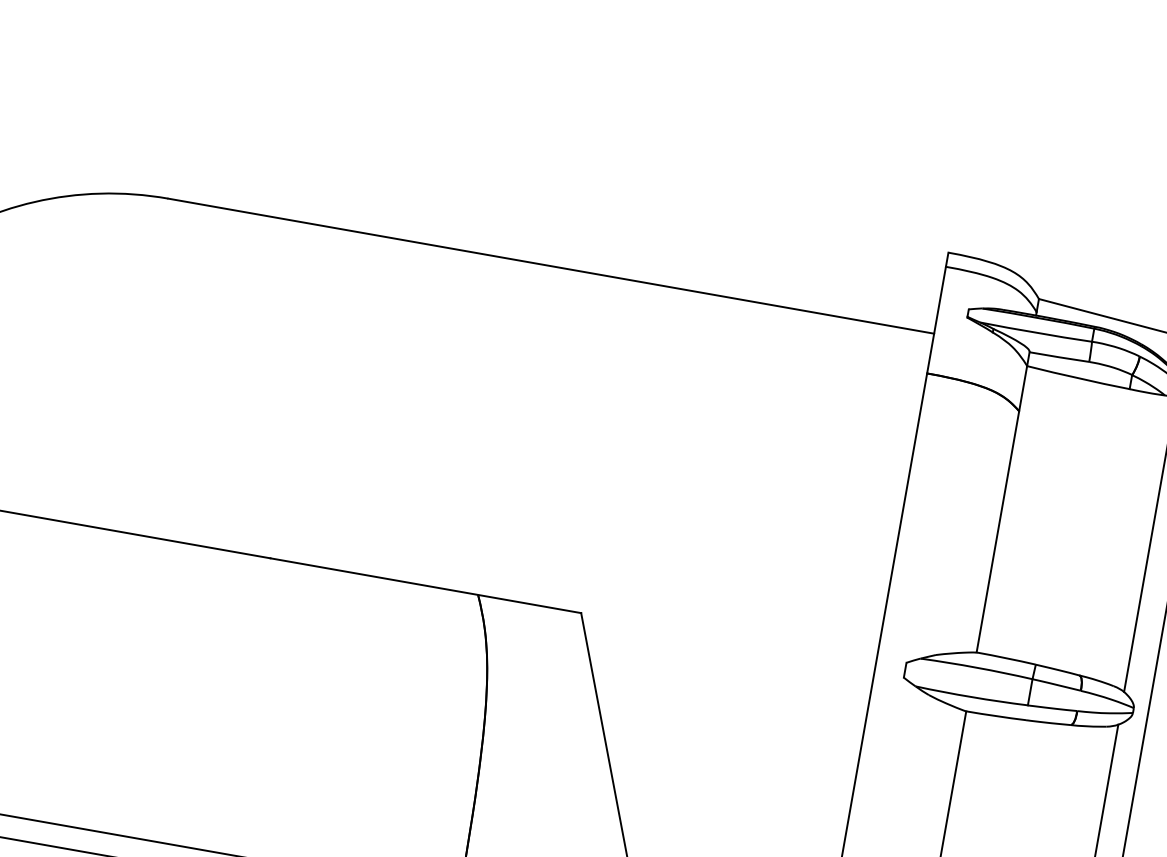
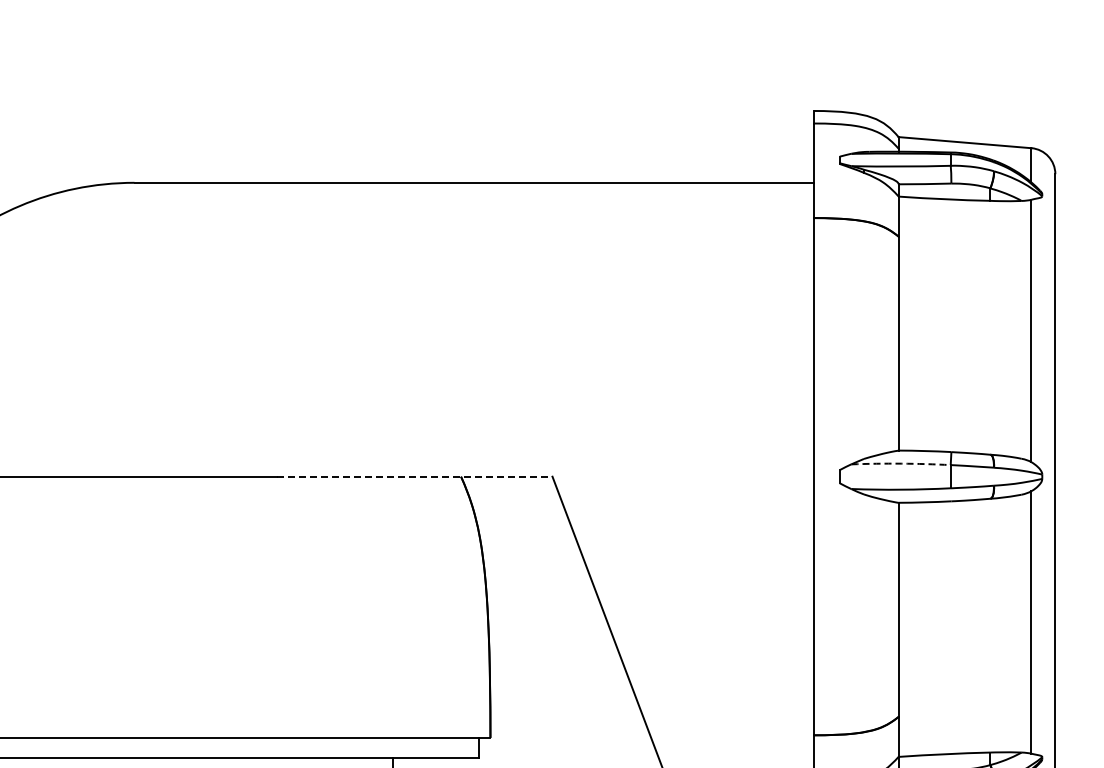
line: (425, 585) -> (414, 476), solid -> dashed
arc: (977, 667) -> (901, 463), solid -> dashed

